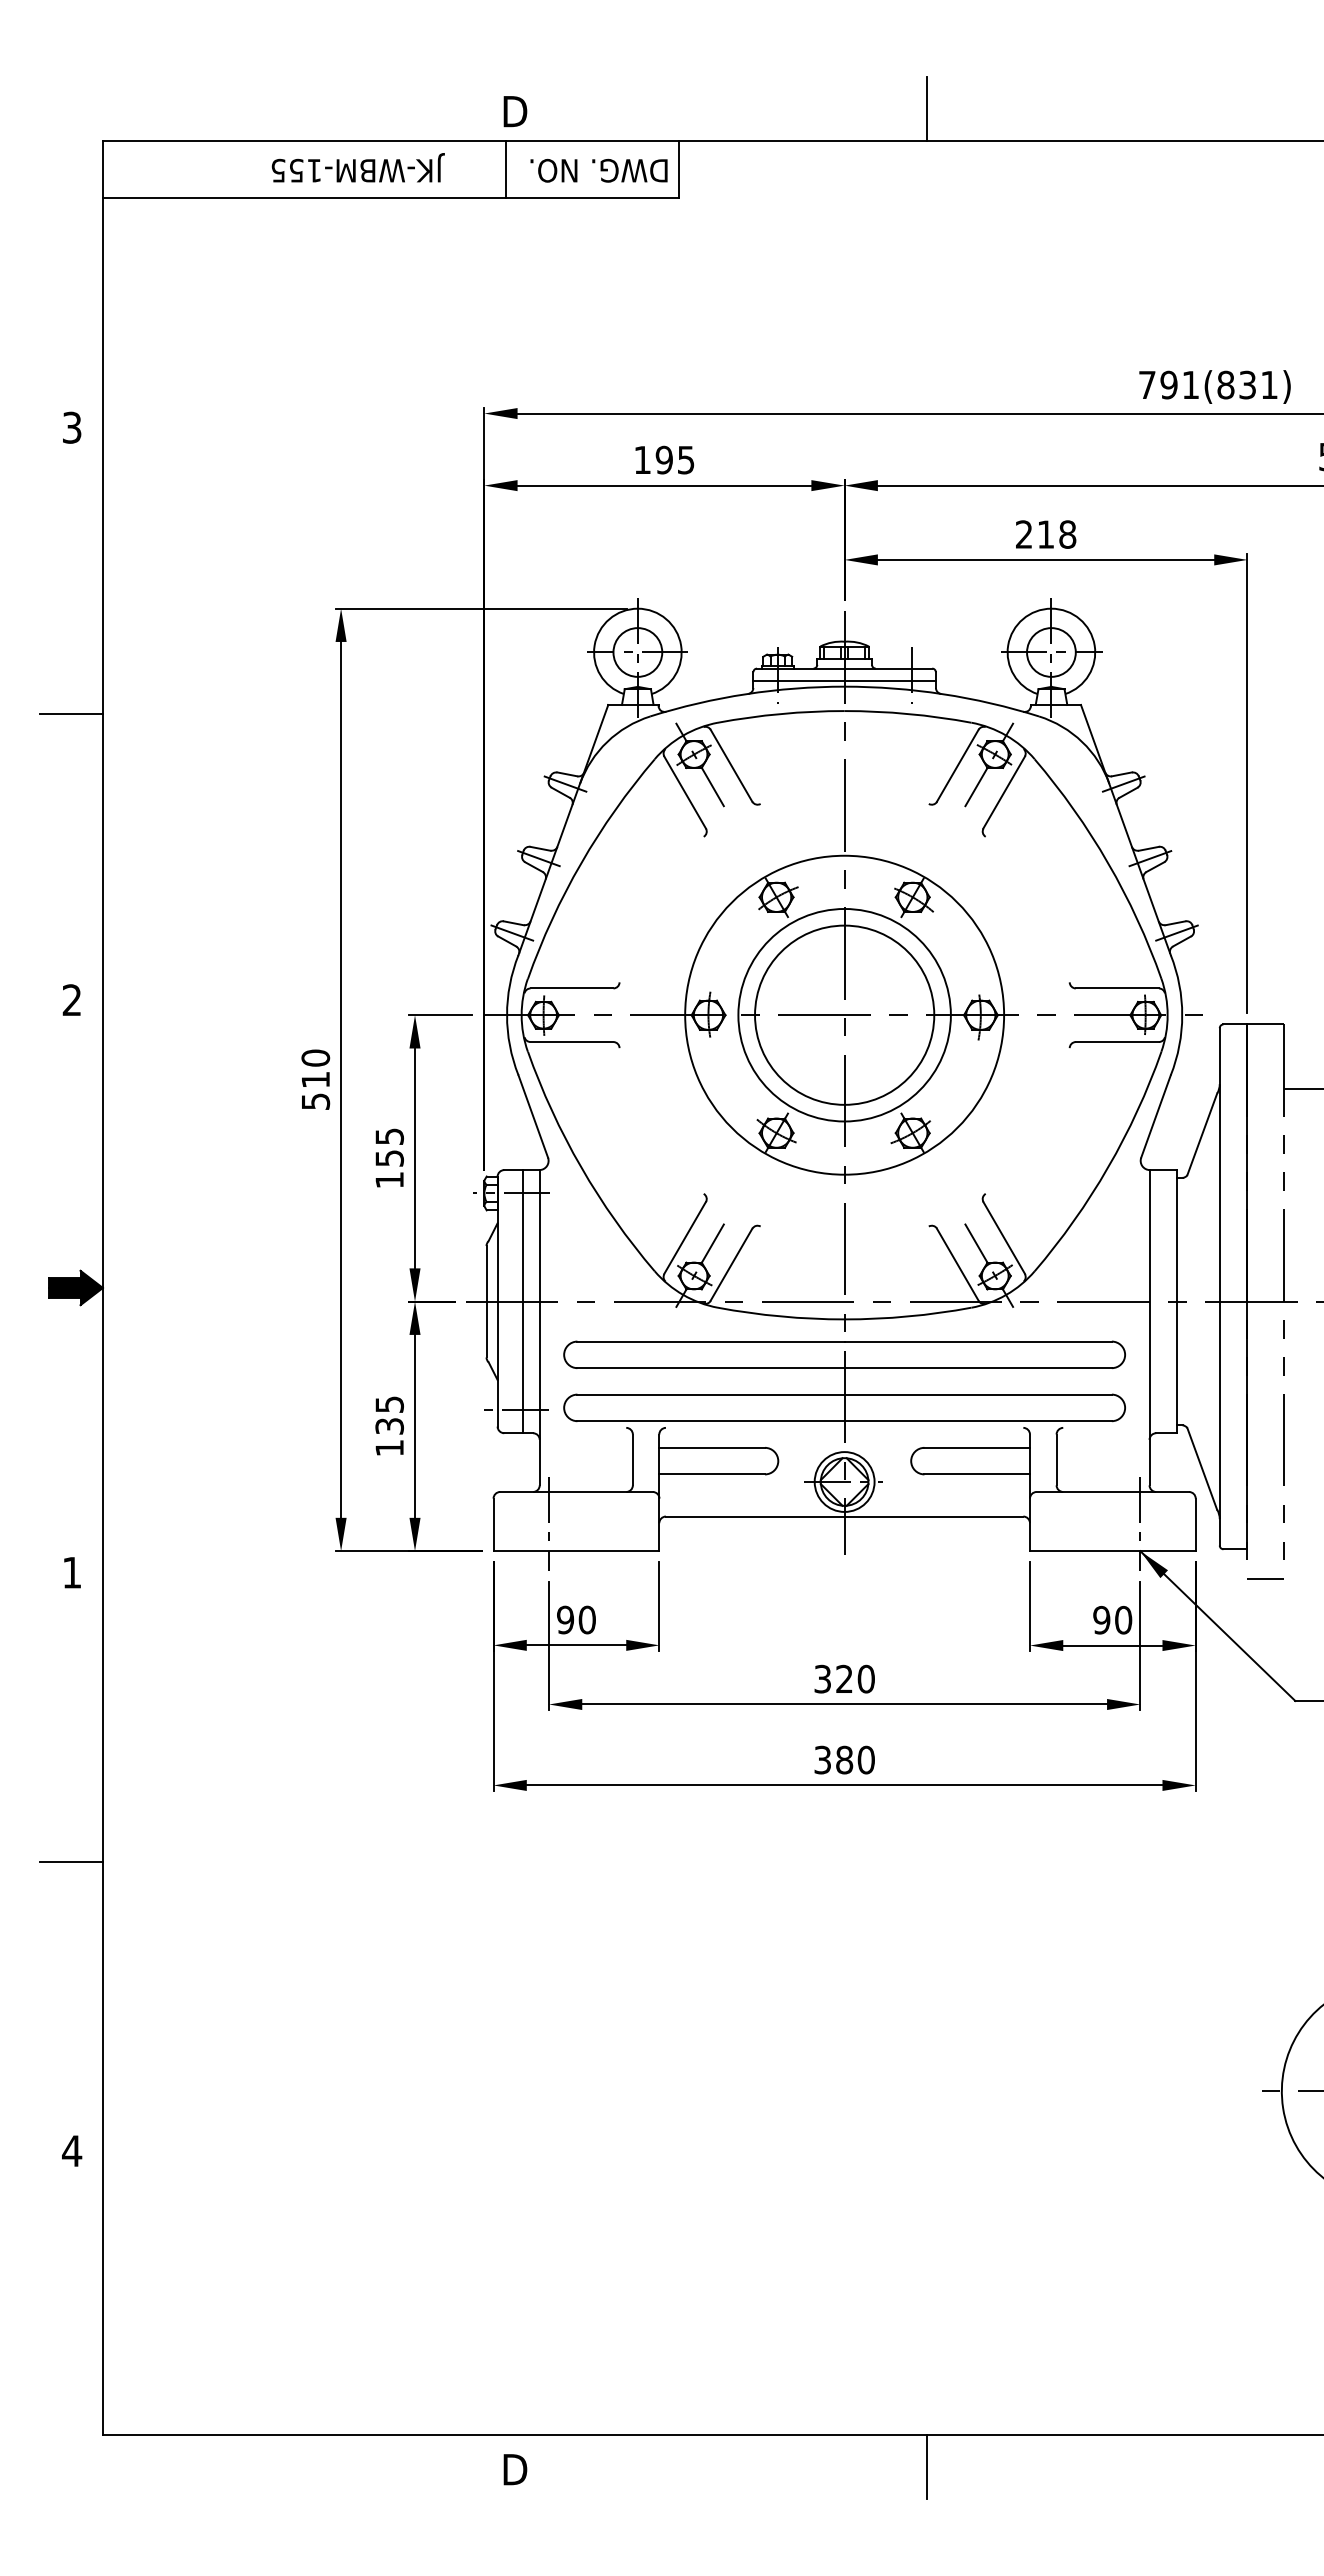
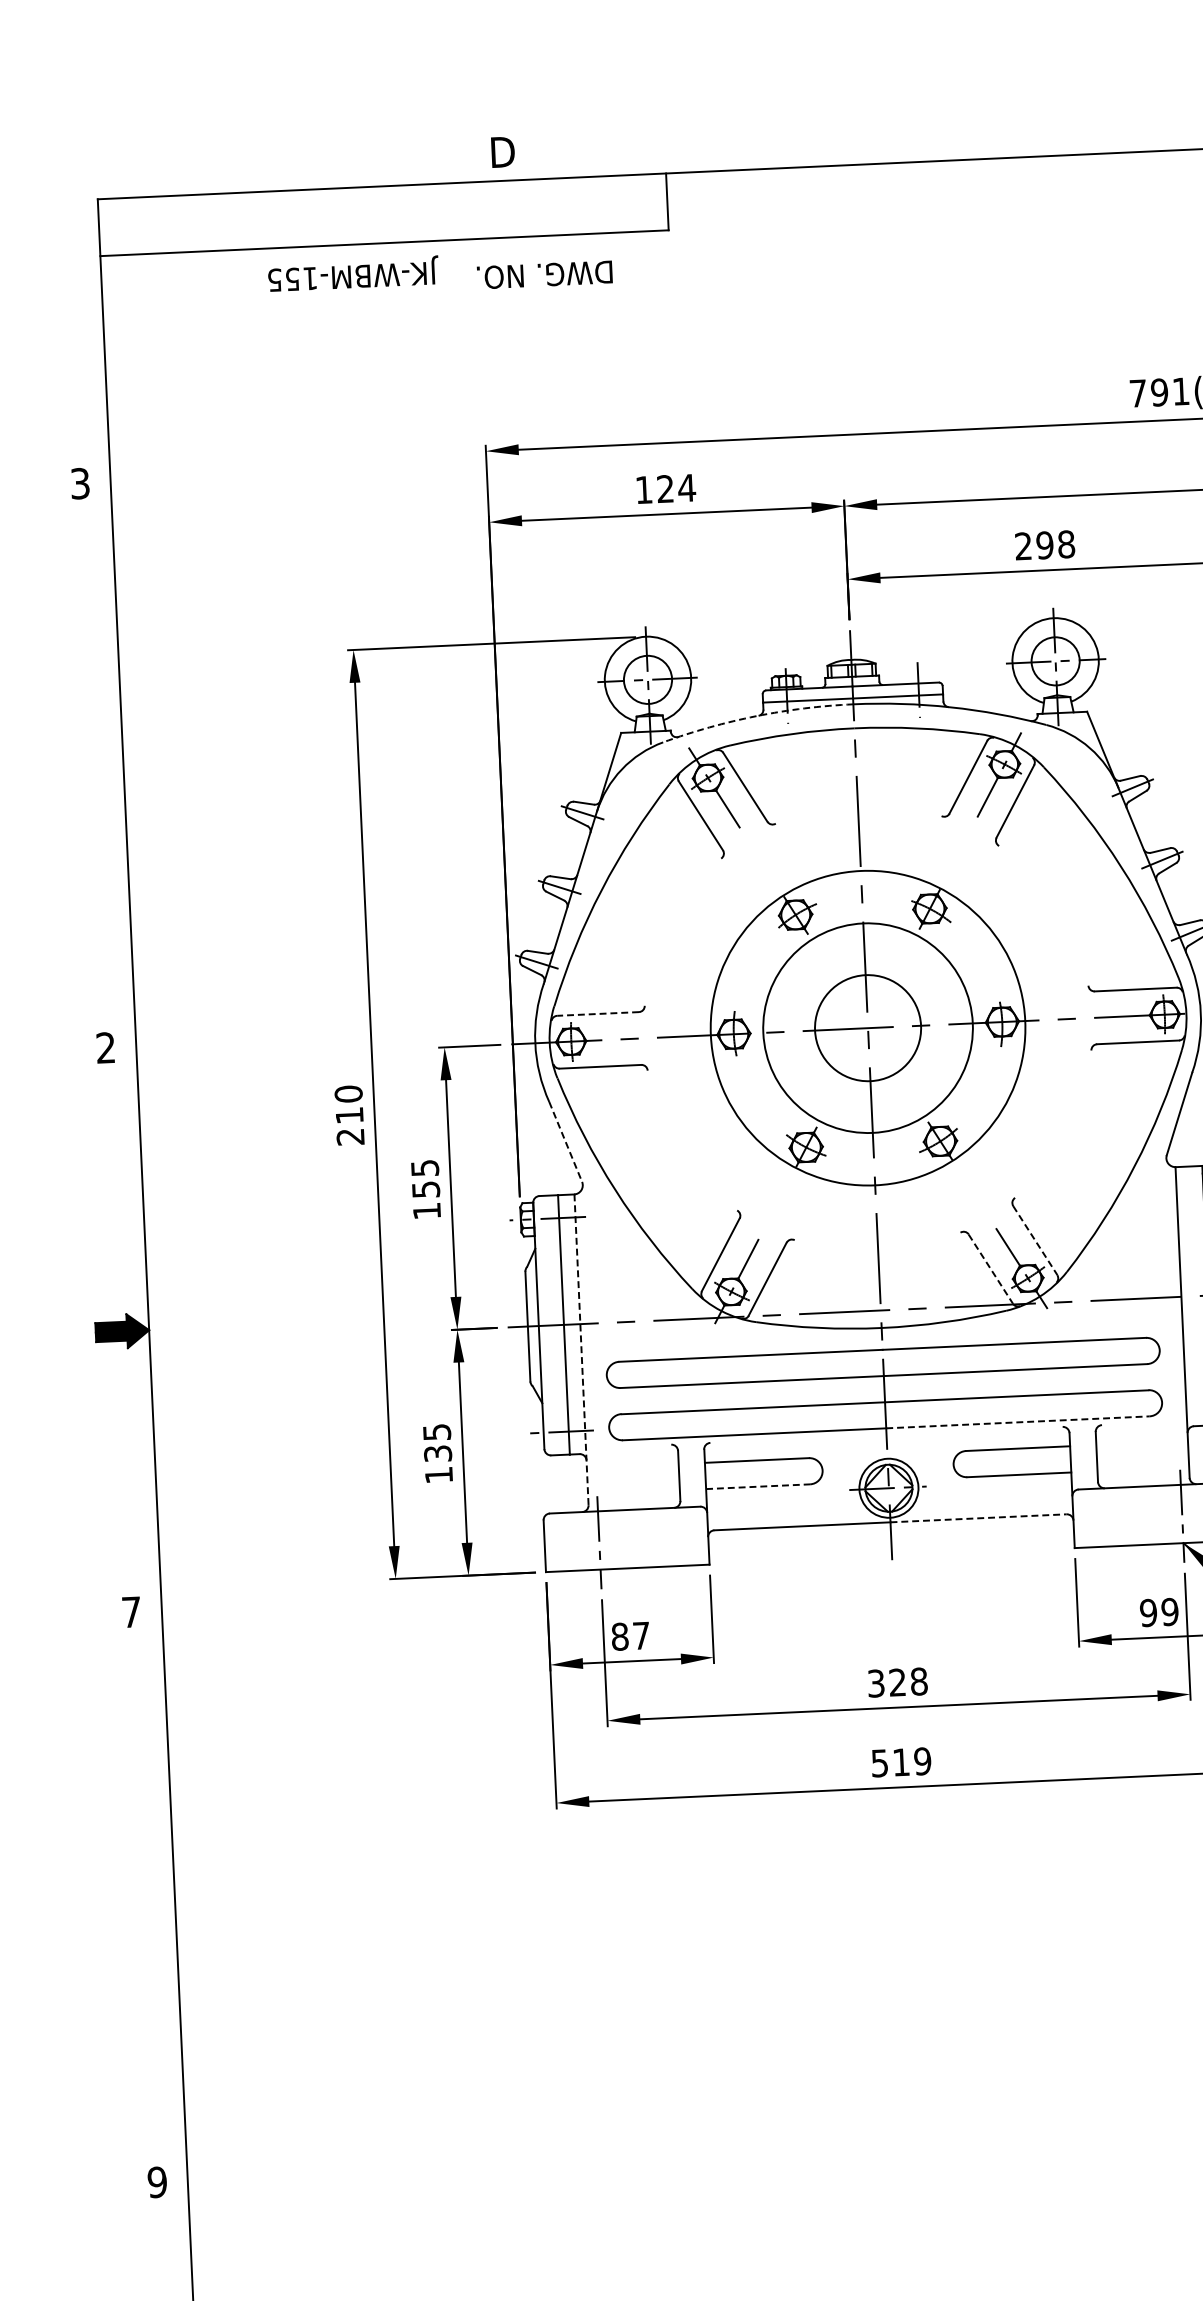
line: (927, 108) -> (909, 130), removed
text: (357, 167) -> (352, 273), moved
line: (506, 169) -> (496, 209), removed
text: (598, 170) -> (544, 274), moved
text: (675, 460) -> (676, 488), 195 -> 124
text: (1045, 534) -> (1044, 545), 218 -> 298
arc: (746, 694) -> (756, 716), solid -> dashed
line: (70, 714) -> (91, 766), removed
line: (571, 988) -> (597, 1014), solid -> dashed
circle: (844, 1014) -> (867, 1027), size x0.6
text: (315, 1101) -> (350, 1136), 510 -> 210
line: (533, 1116) -> (565, 1141), solid -> dashed
line: (1004, 1238) -> (1035, 1241), solid -> dashed
line: (957, 1264) -> (990, 1268), solid -> dashed
line: (539, 1327) -> (581, 1349), solid -> dashed
line: (978, 1421) -> (1018, 1422), solid -> dashed
line: (712, 1474) -> (758, 1486), solid -> dashed
line: (934, 1516) -> (979, 1518), solid -> dashed
text: (72, 1572) -> (131, 1612), 1 -> 7
text: (576, 1619) -> (630, 1635), 90 -> 87
text: (1123, 1620) -> (1170, 1612), 90 -> 99
text: (865, 1679) -> (918, 1681), 320 -> 328
text: (844, 1759) -> (901, 1761), 380 -> 519
line: (70, 1861) -> (142, 1896), removed
text: (72, 2151) -> (157, 2182), 4 -> 9

